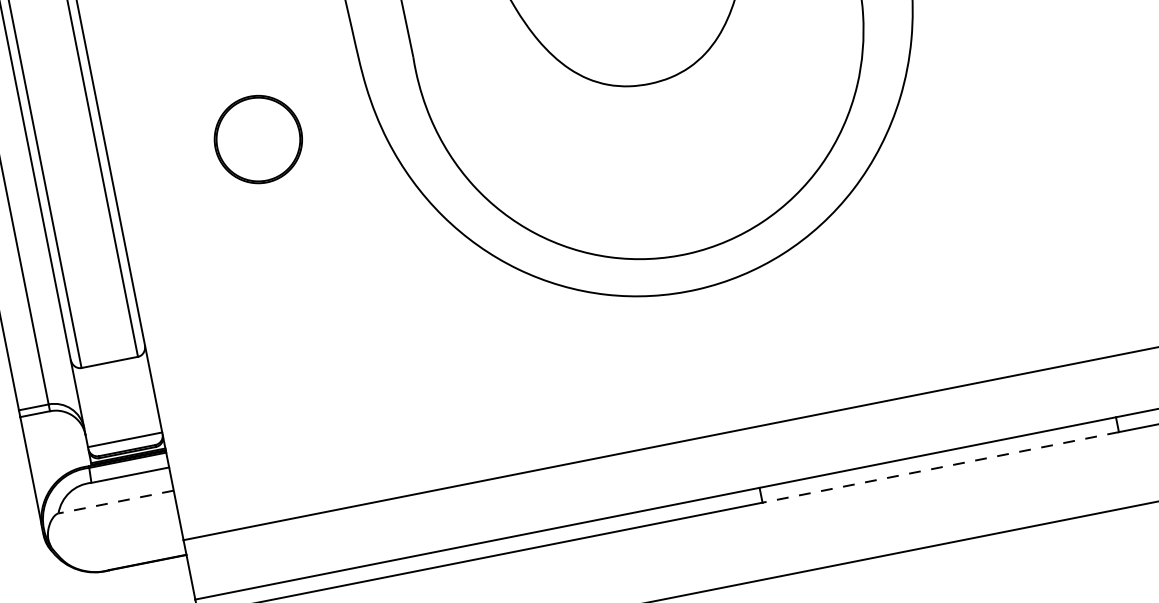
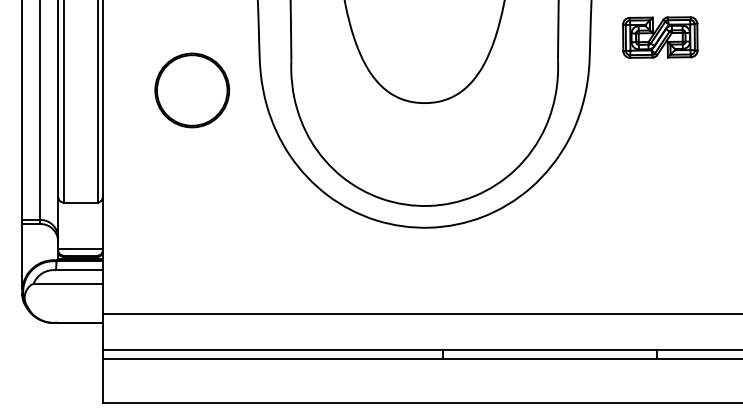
part: (257, 139) -> (191, 90), size x1.43
line: (940, 467) -> (549, 358), dashed -> solid
line: (116, 502) -> (68, 284), dashed -> solid

